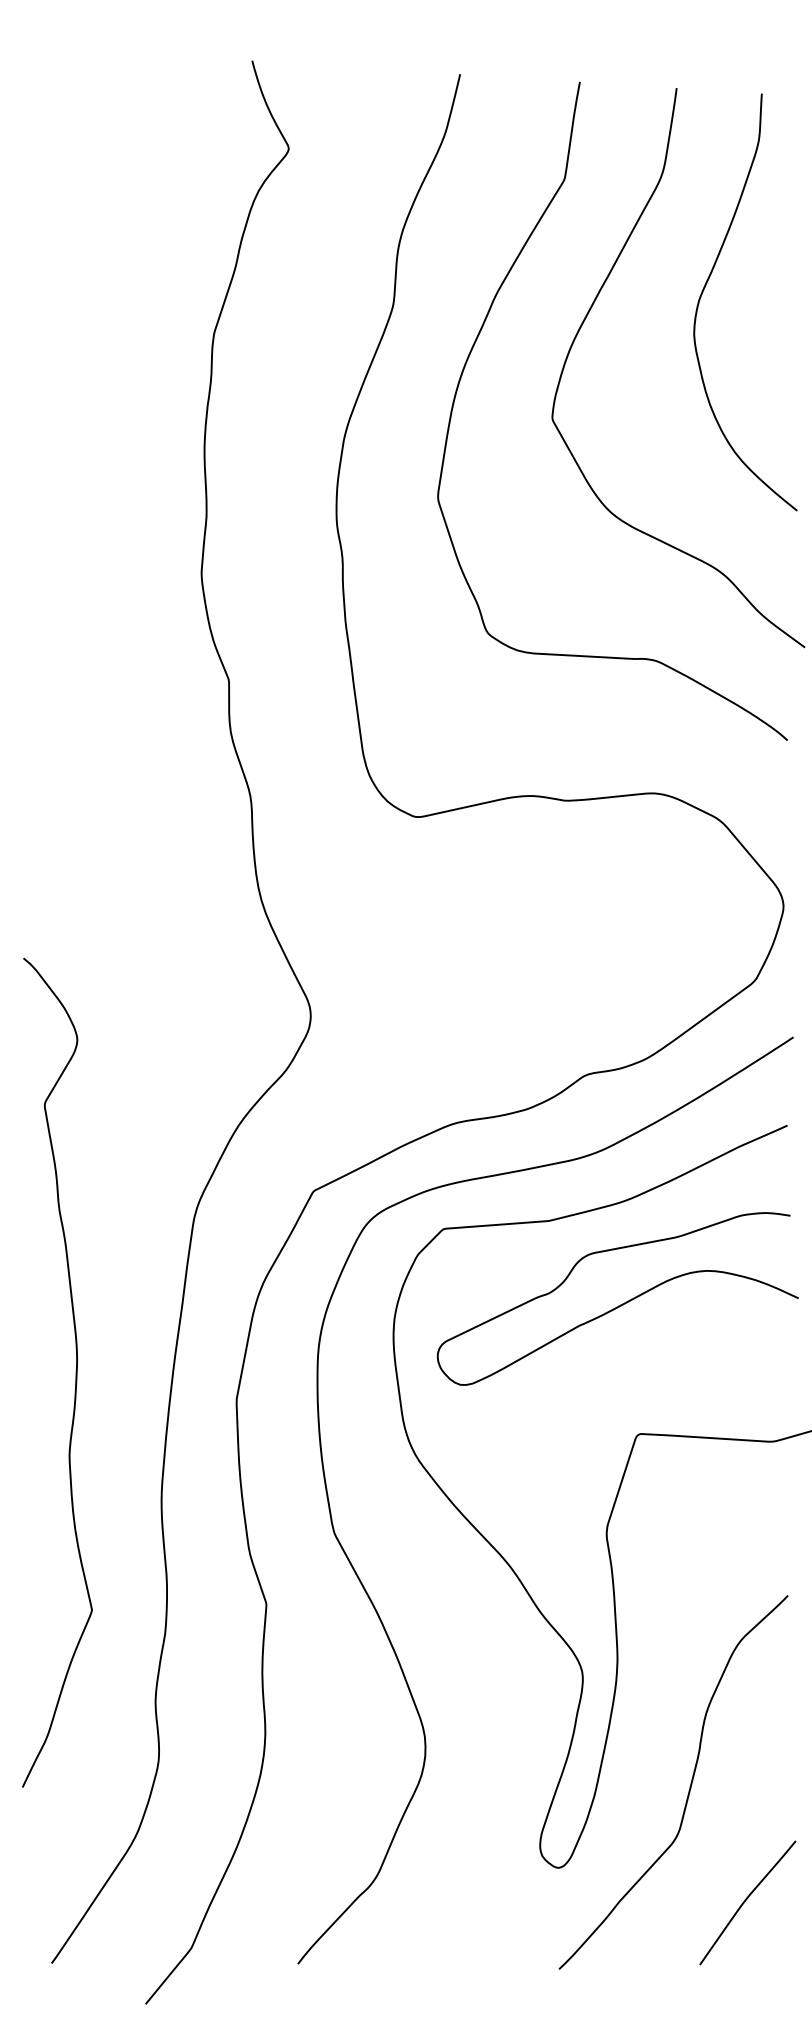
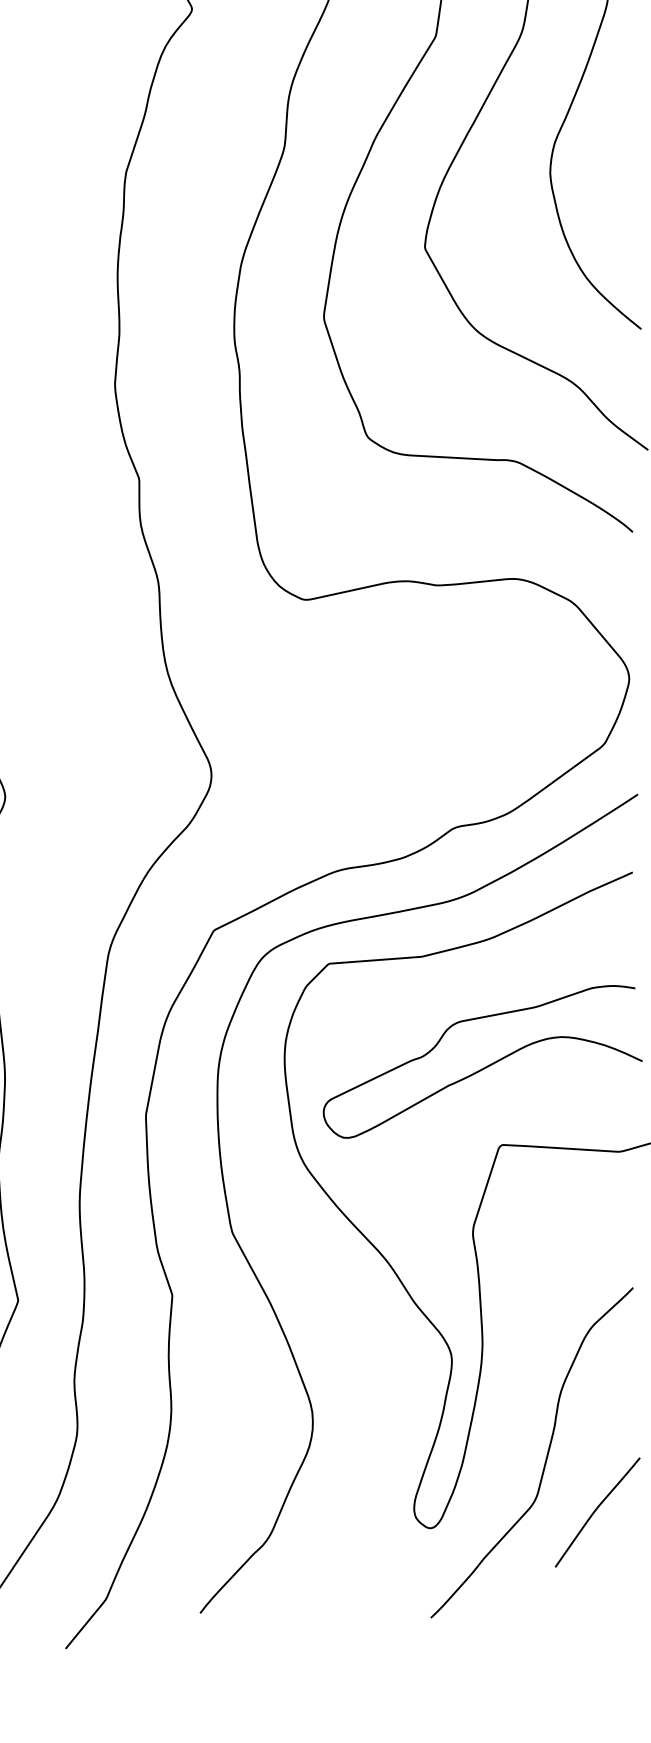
curve: (620, 1304) -> (485, 1066), moved
curve: (746, 1900) -> (596, 1510), moved

